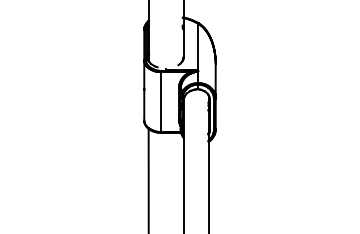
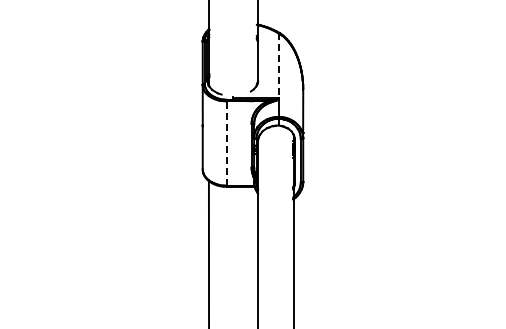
line: (198, 47) -> (278, 66), solid -> dashed
line: (161, 101) -> (226, 142), solid -> dashed

